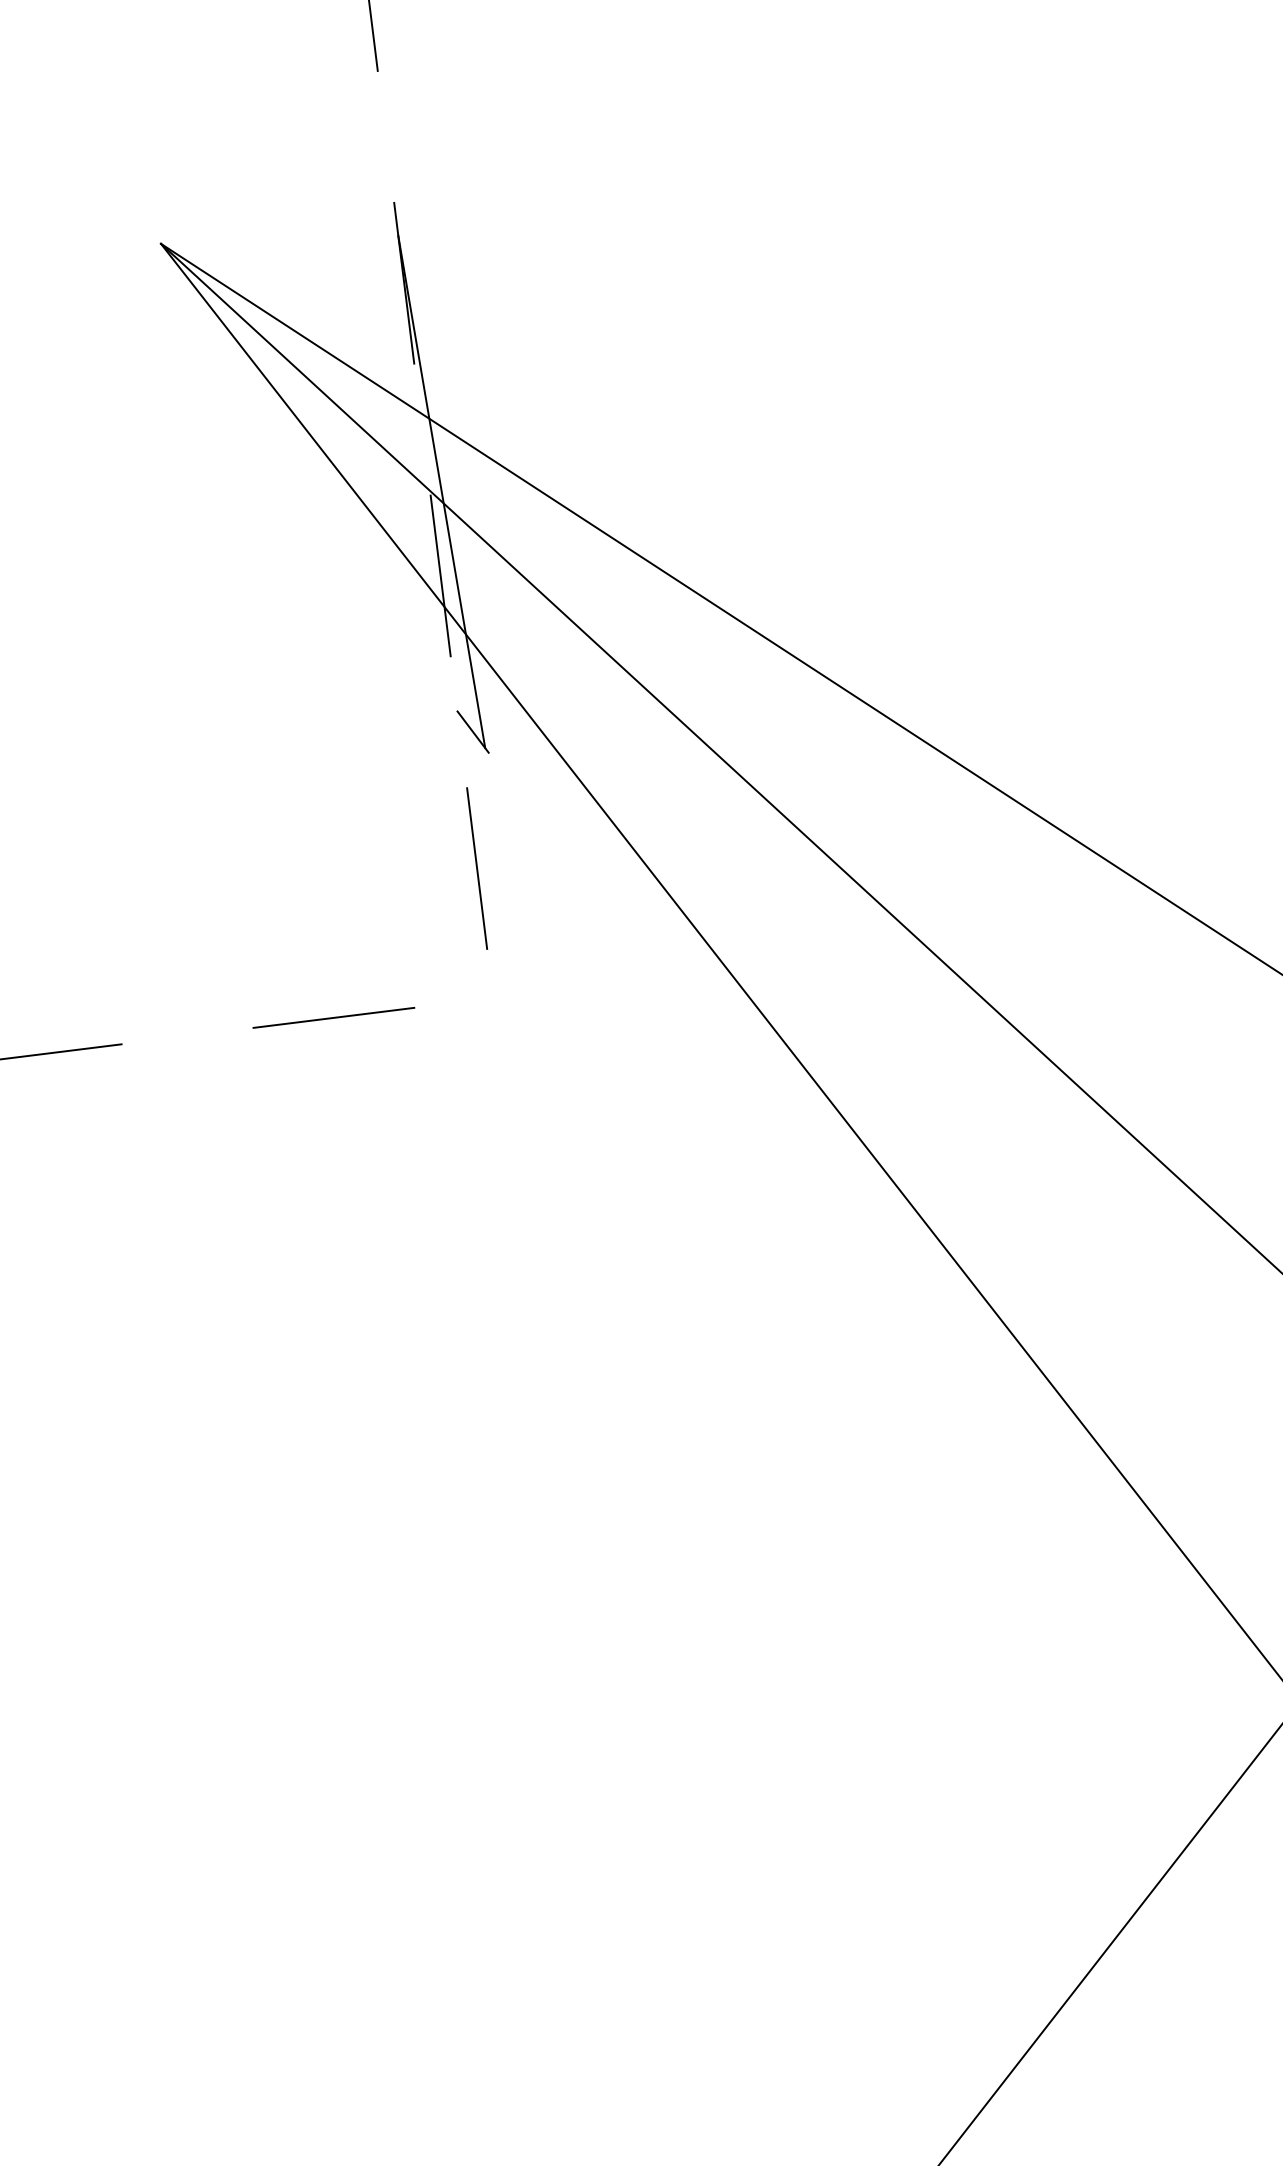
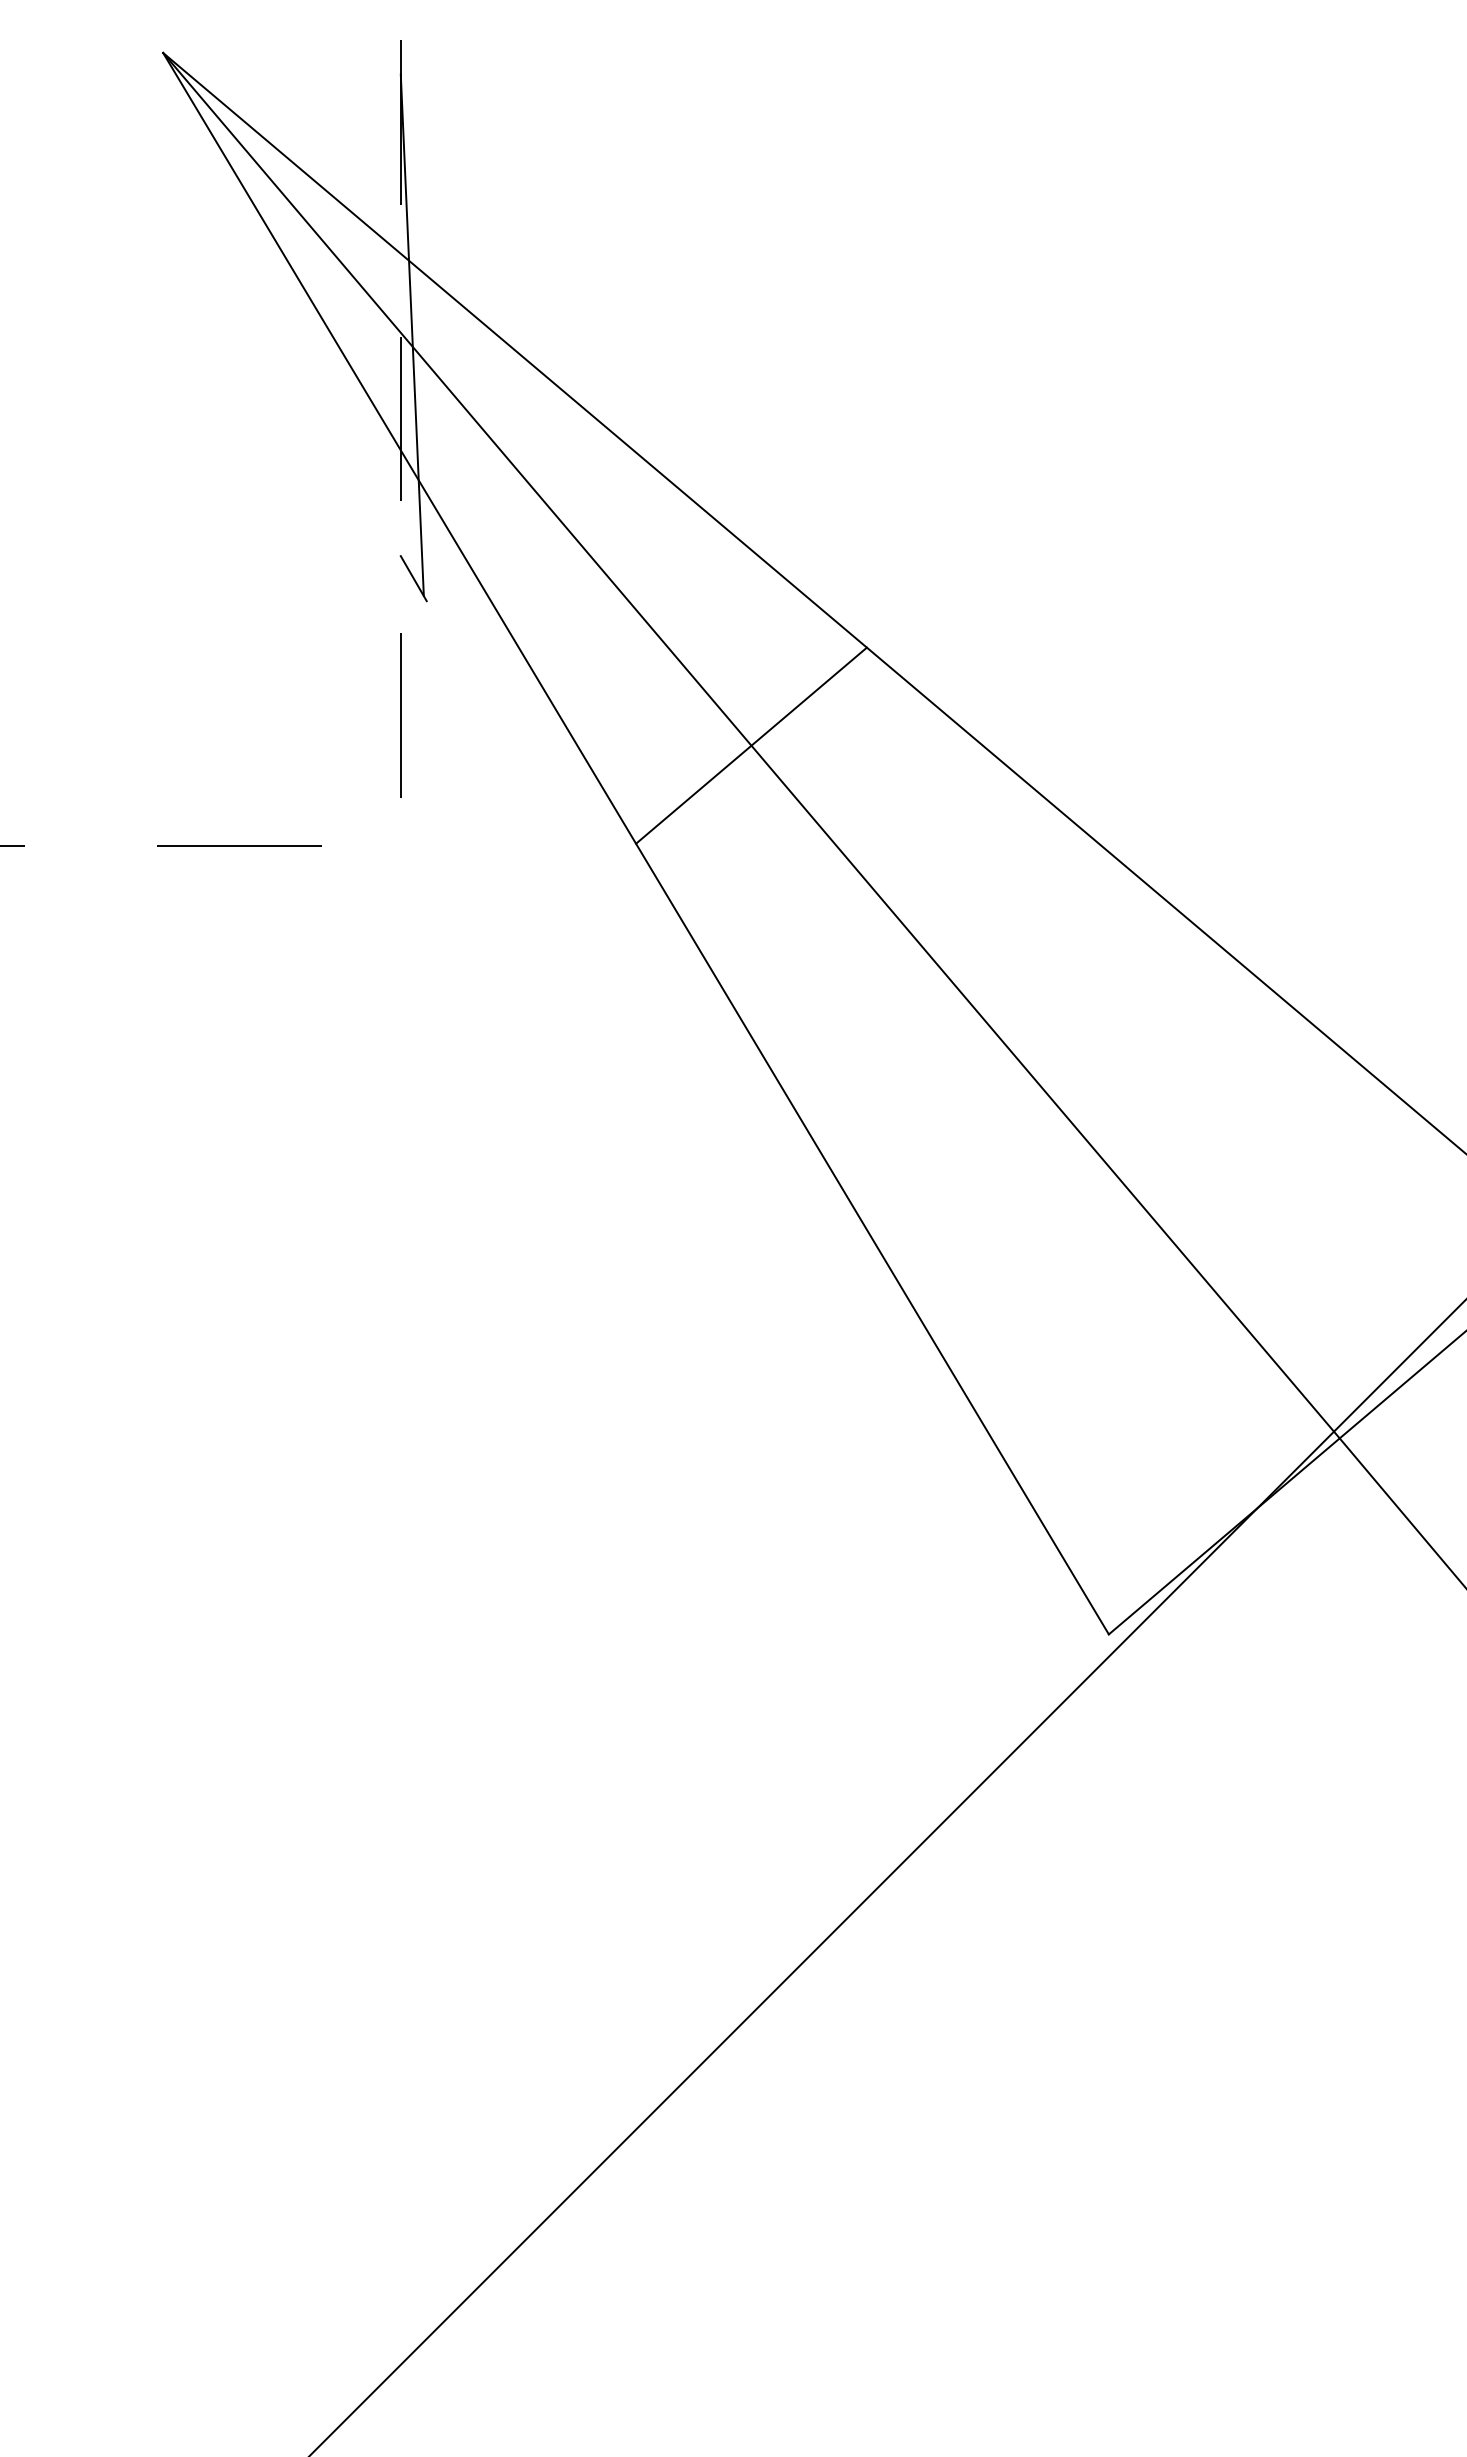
line: (827, 855) -> (751, 745), added

